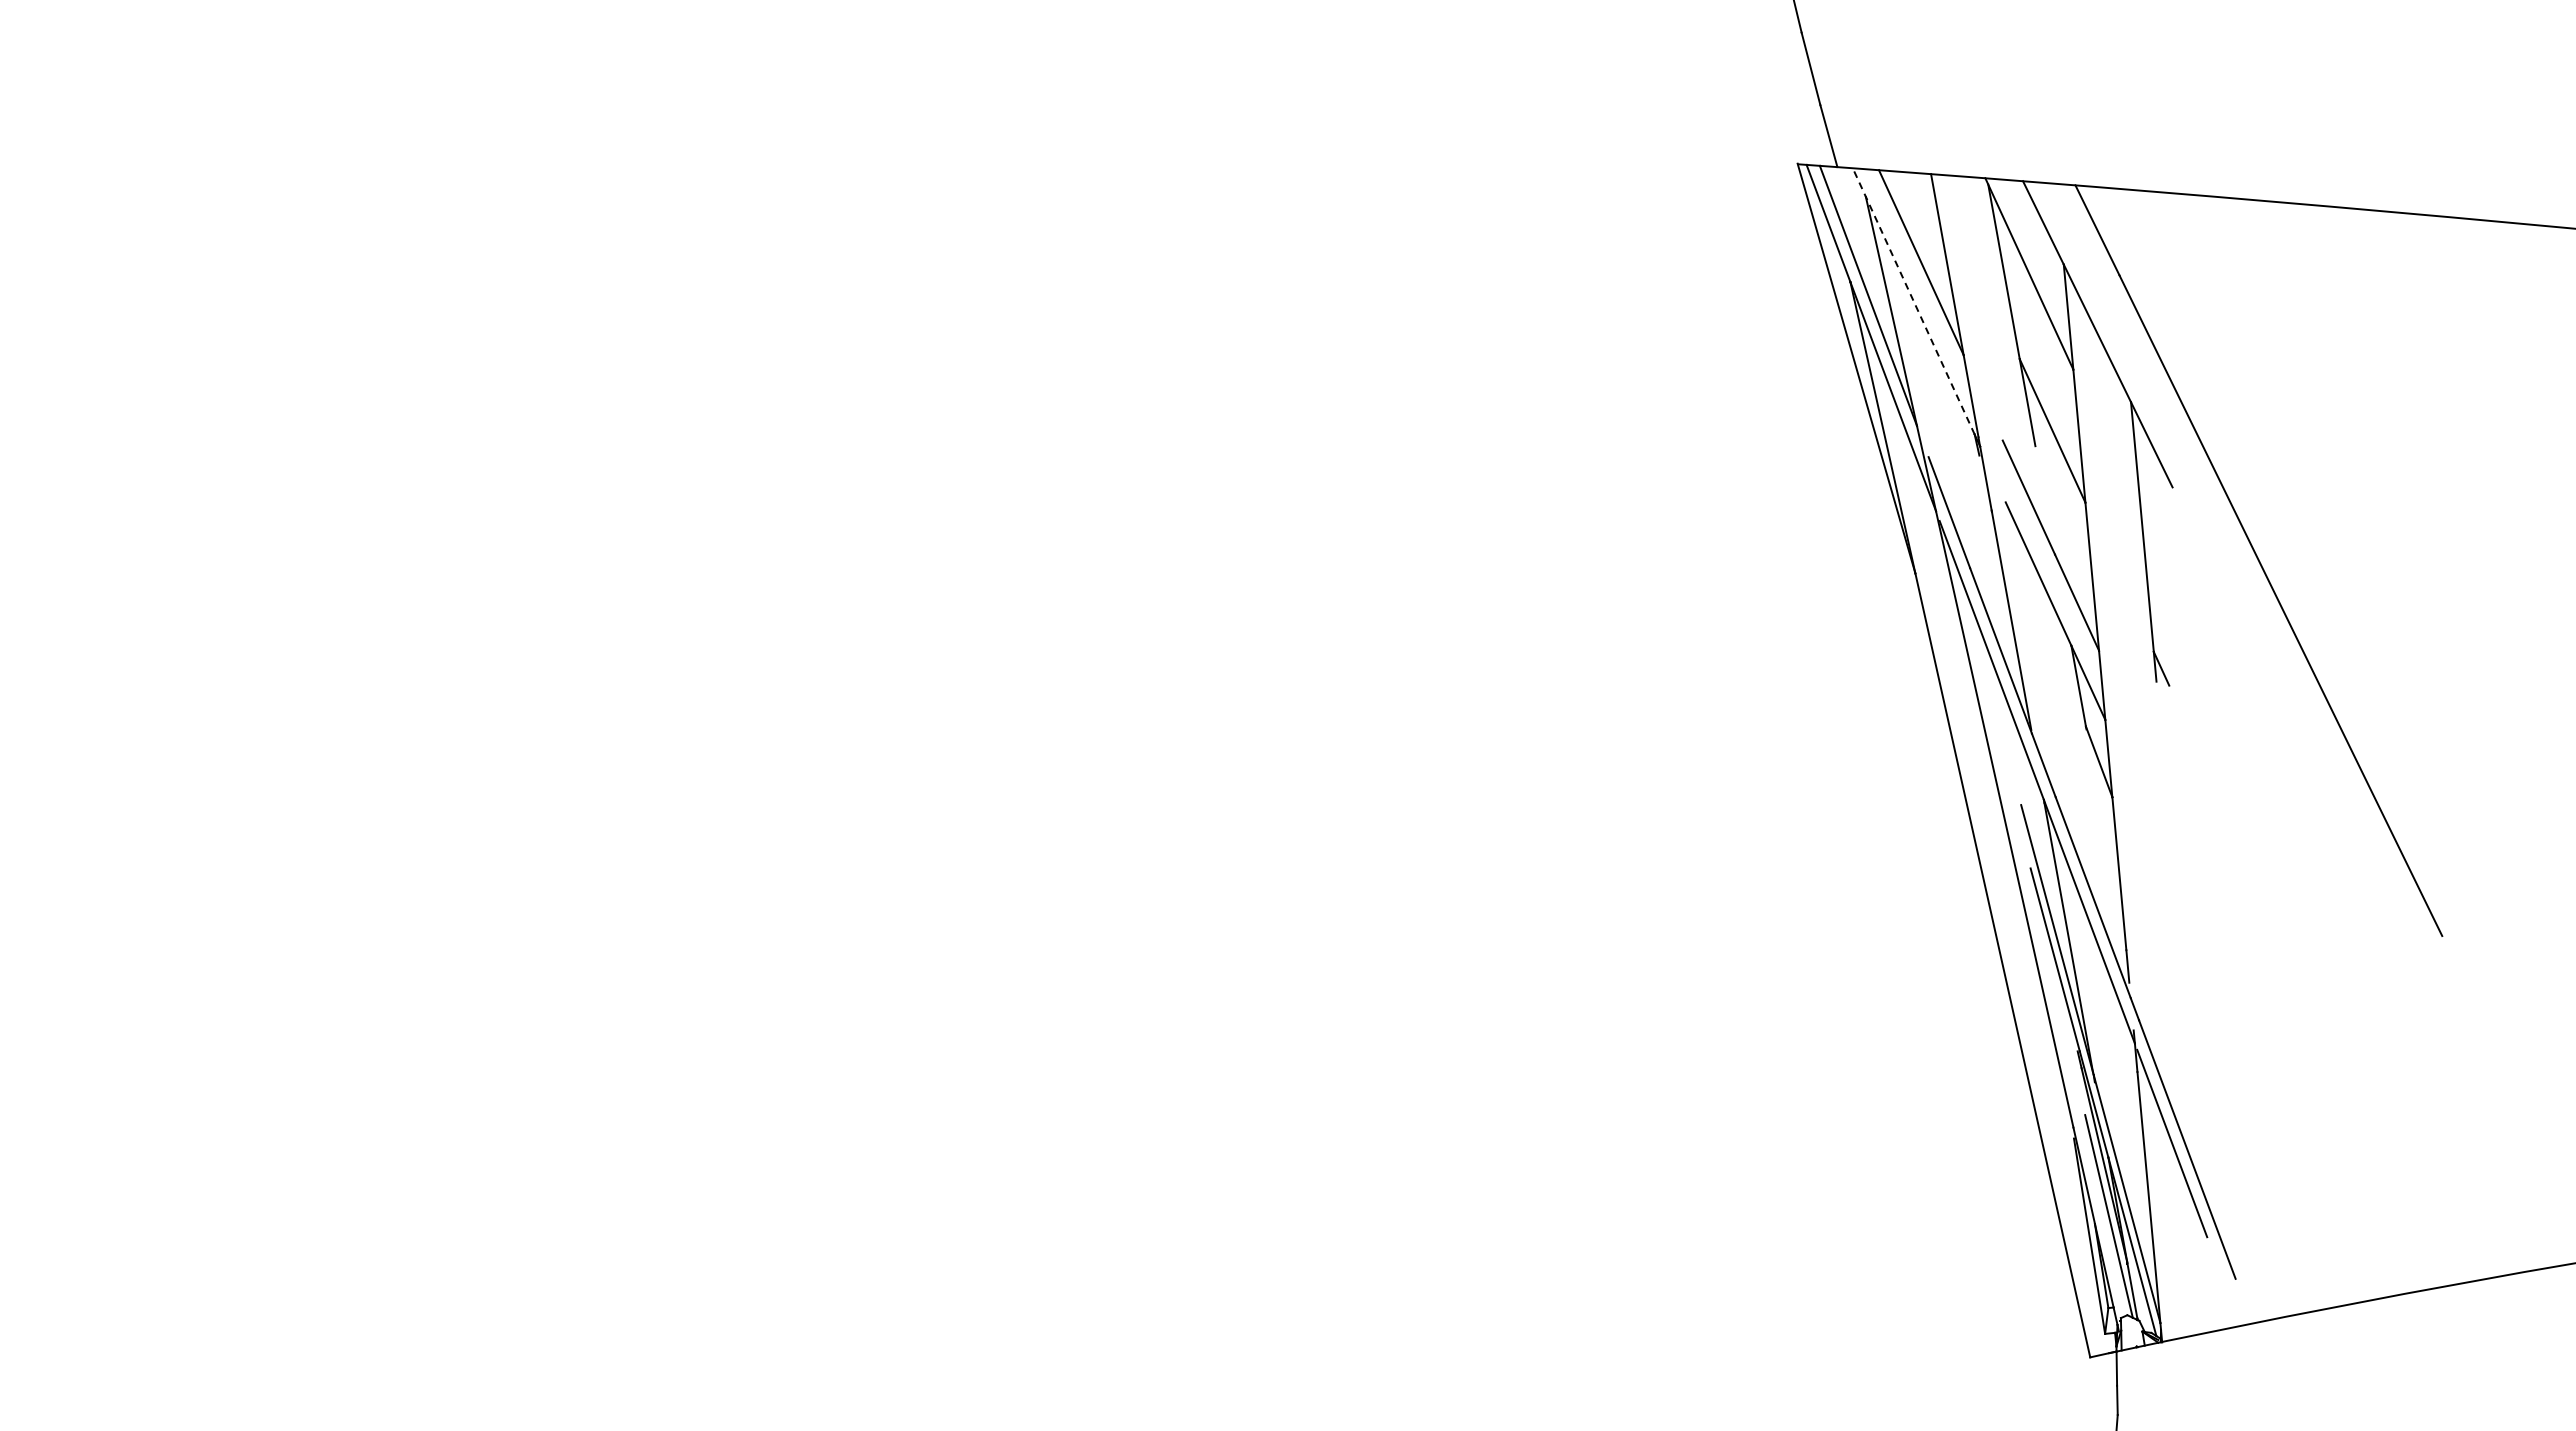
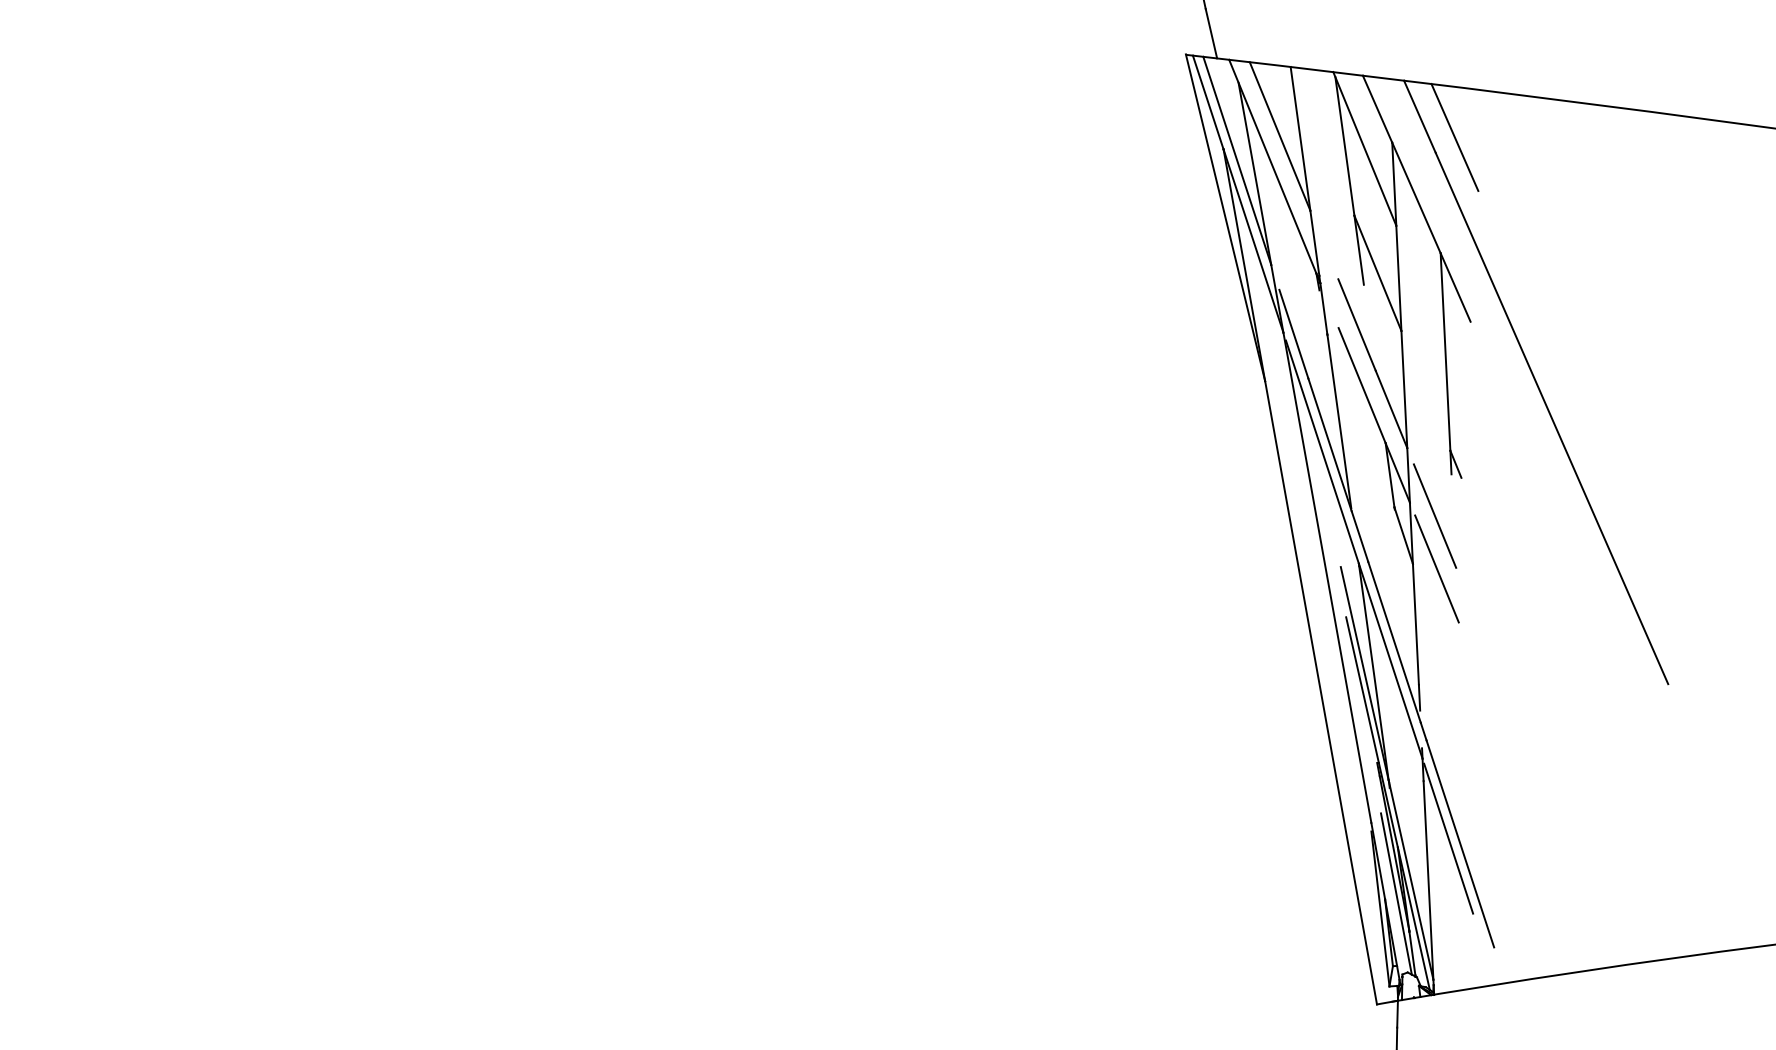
line: (2142, 254) -> (1454, 137), added
line: (1913, 300) -> (1272, 165), dashed -> solid
line: (2137, 735) -> (1434, 516), added
line: (2142, 802) -> (1436, 569), added

